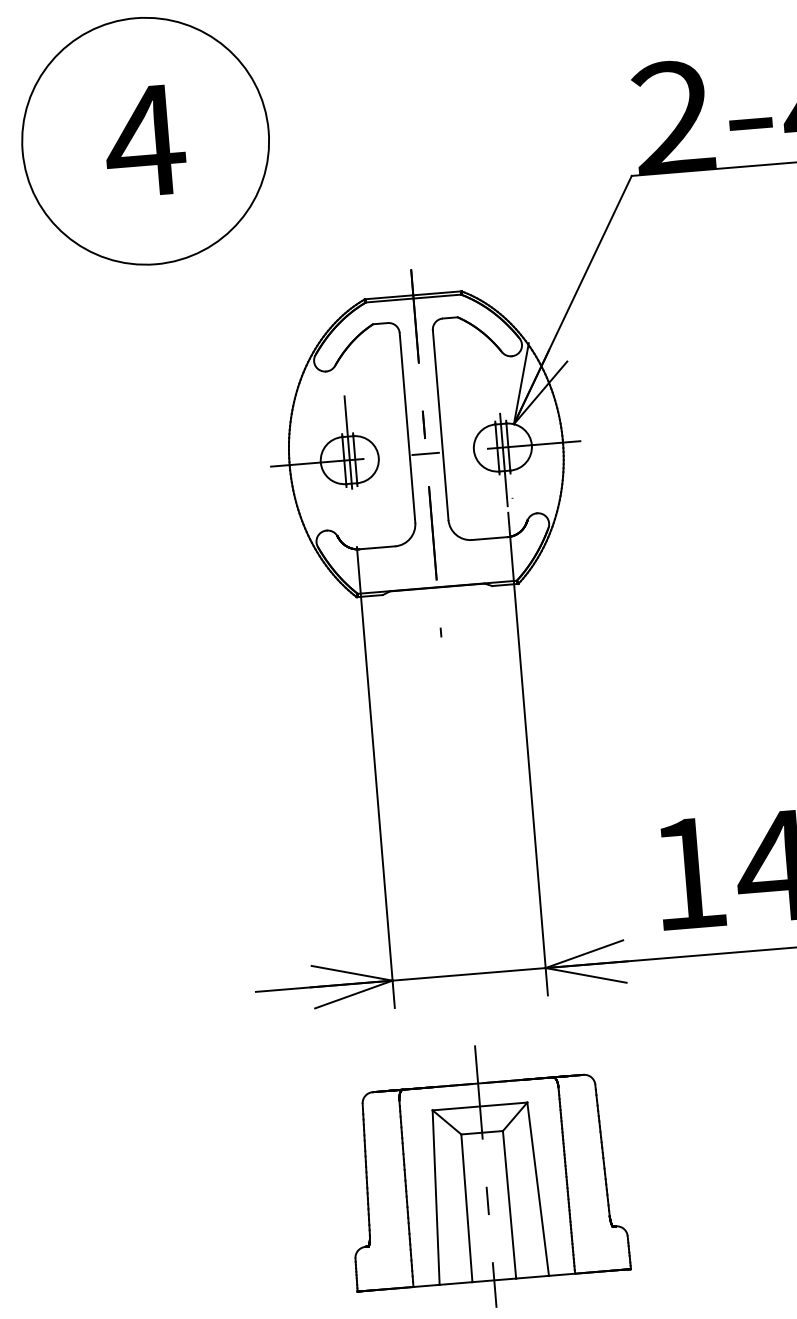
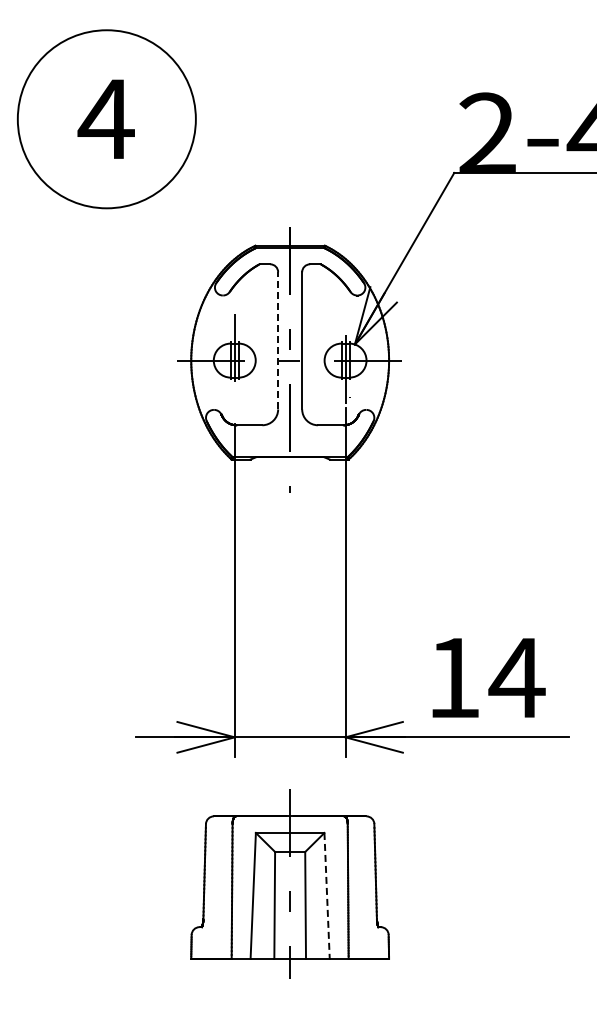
line: (407, 427) -> (278, 340), solid -> dashed
line: (538, 1188) -> (327, 895), solid -> dashed

